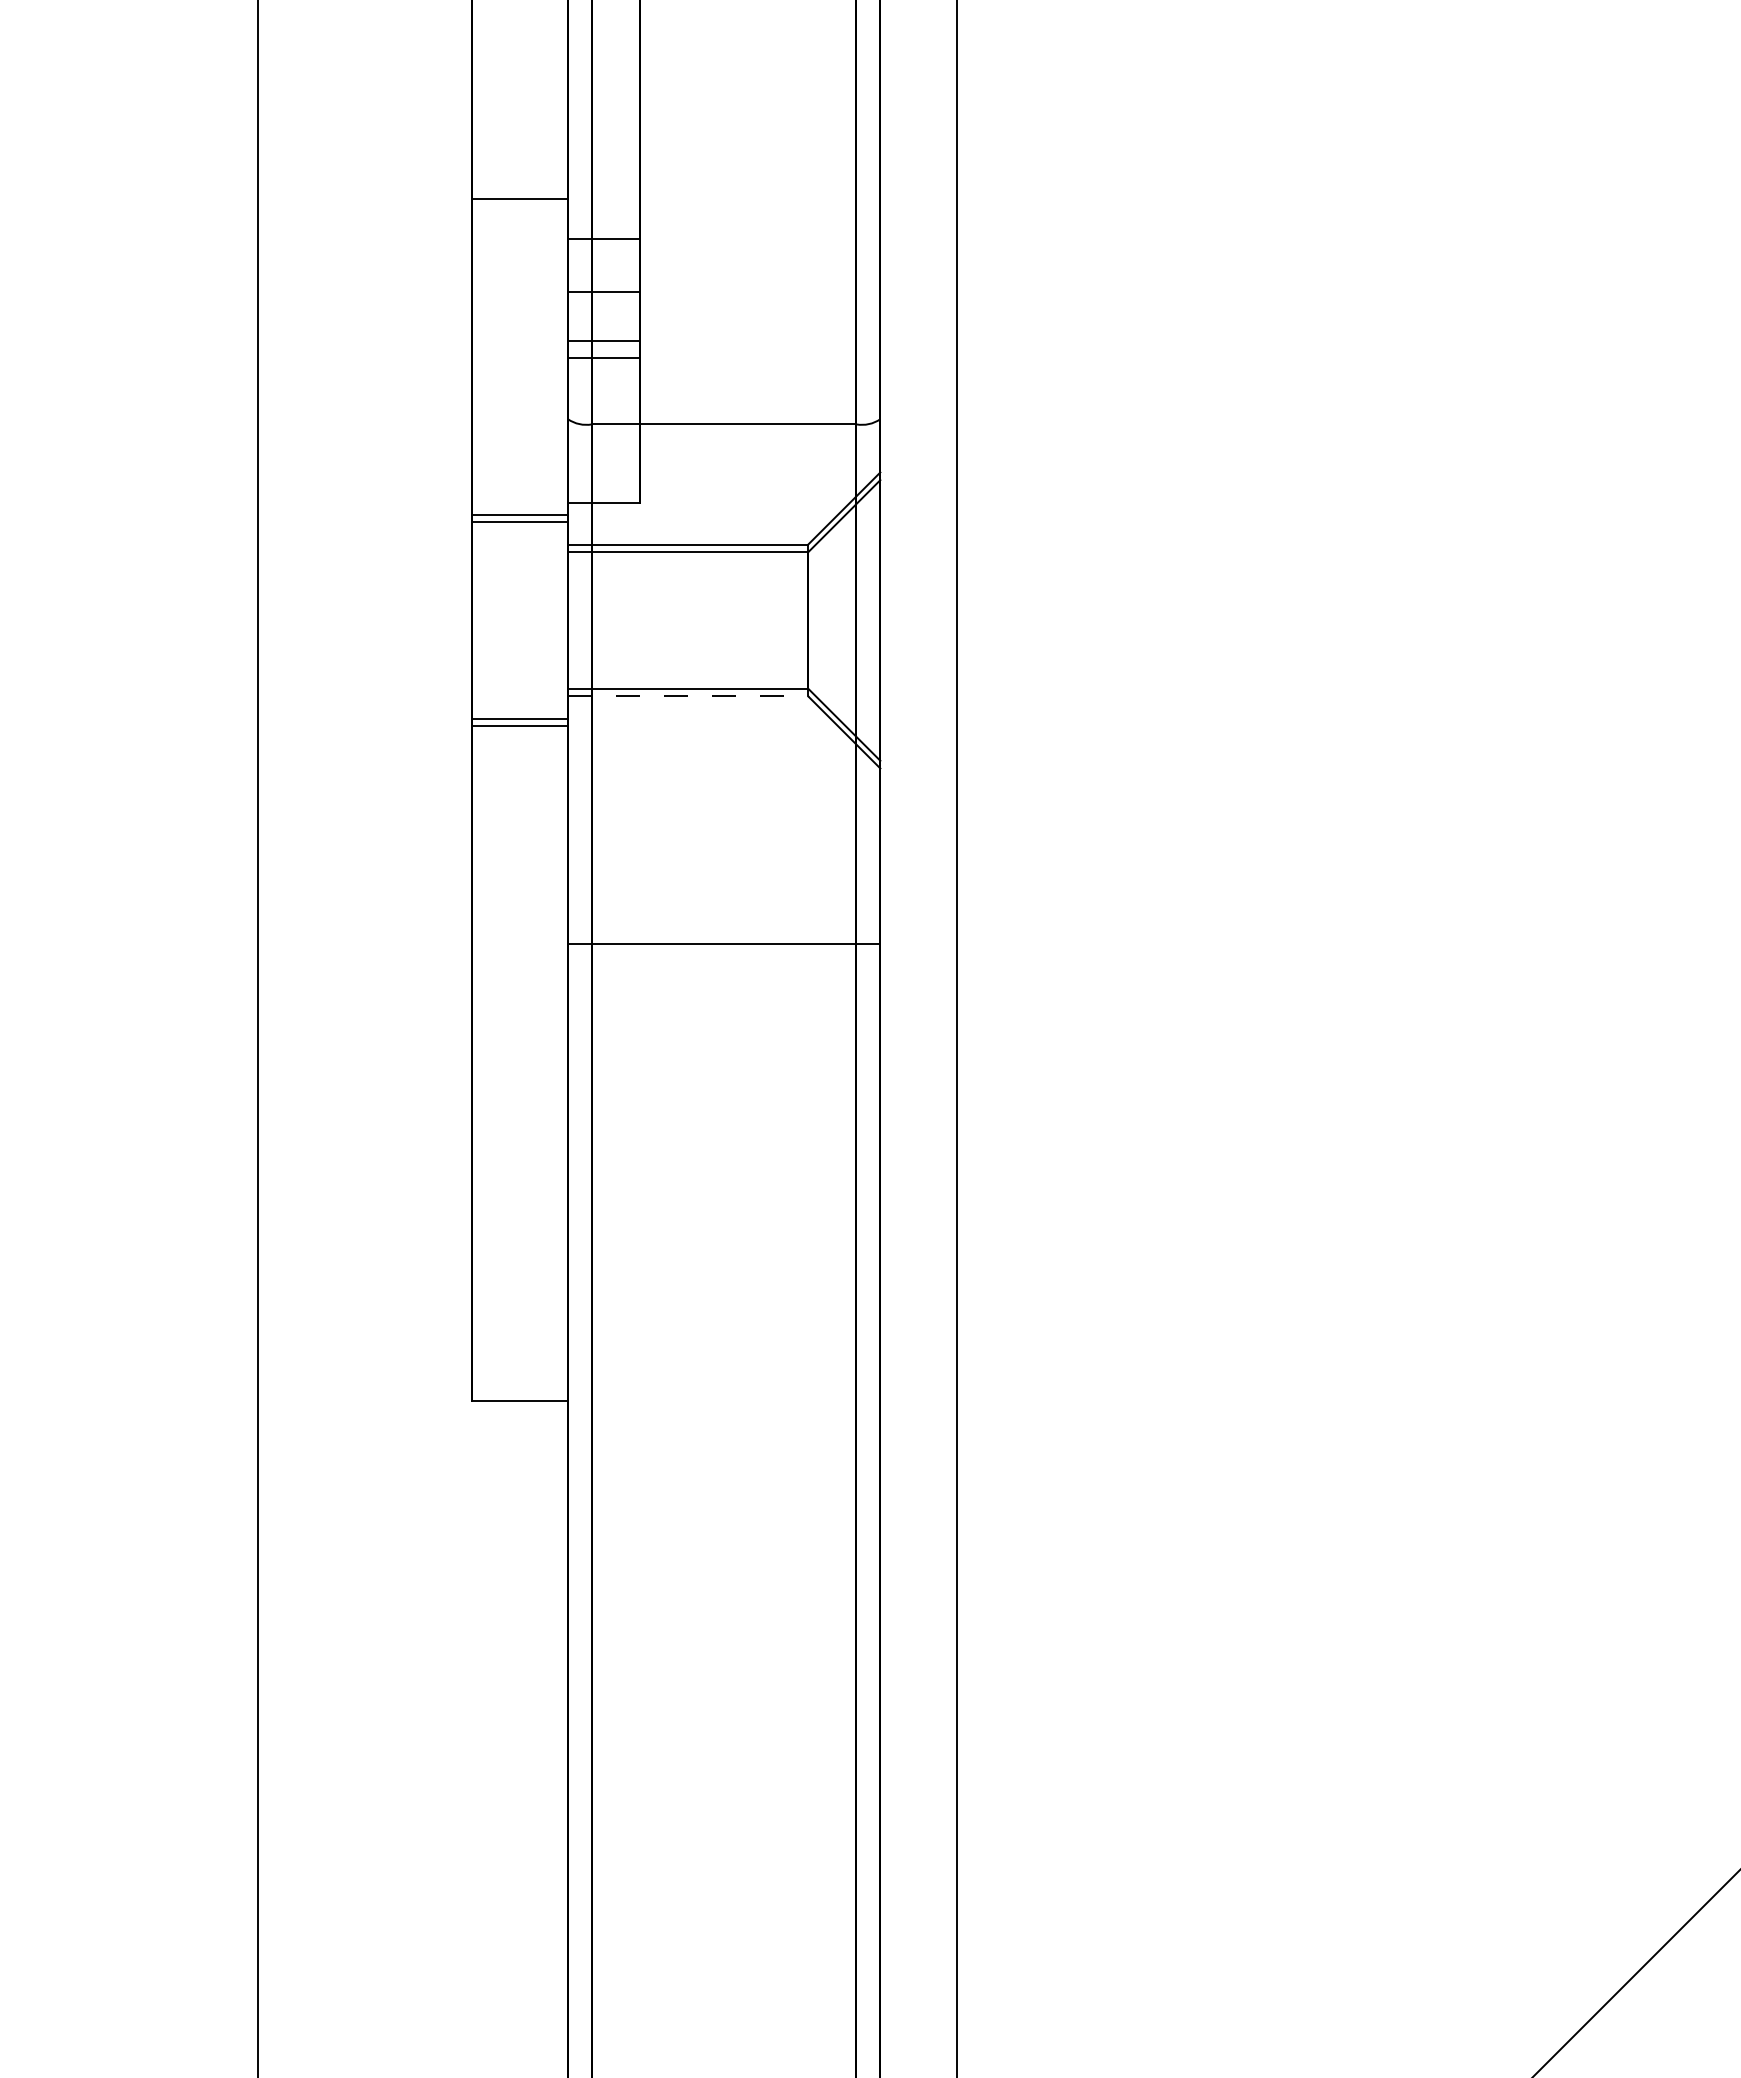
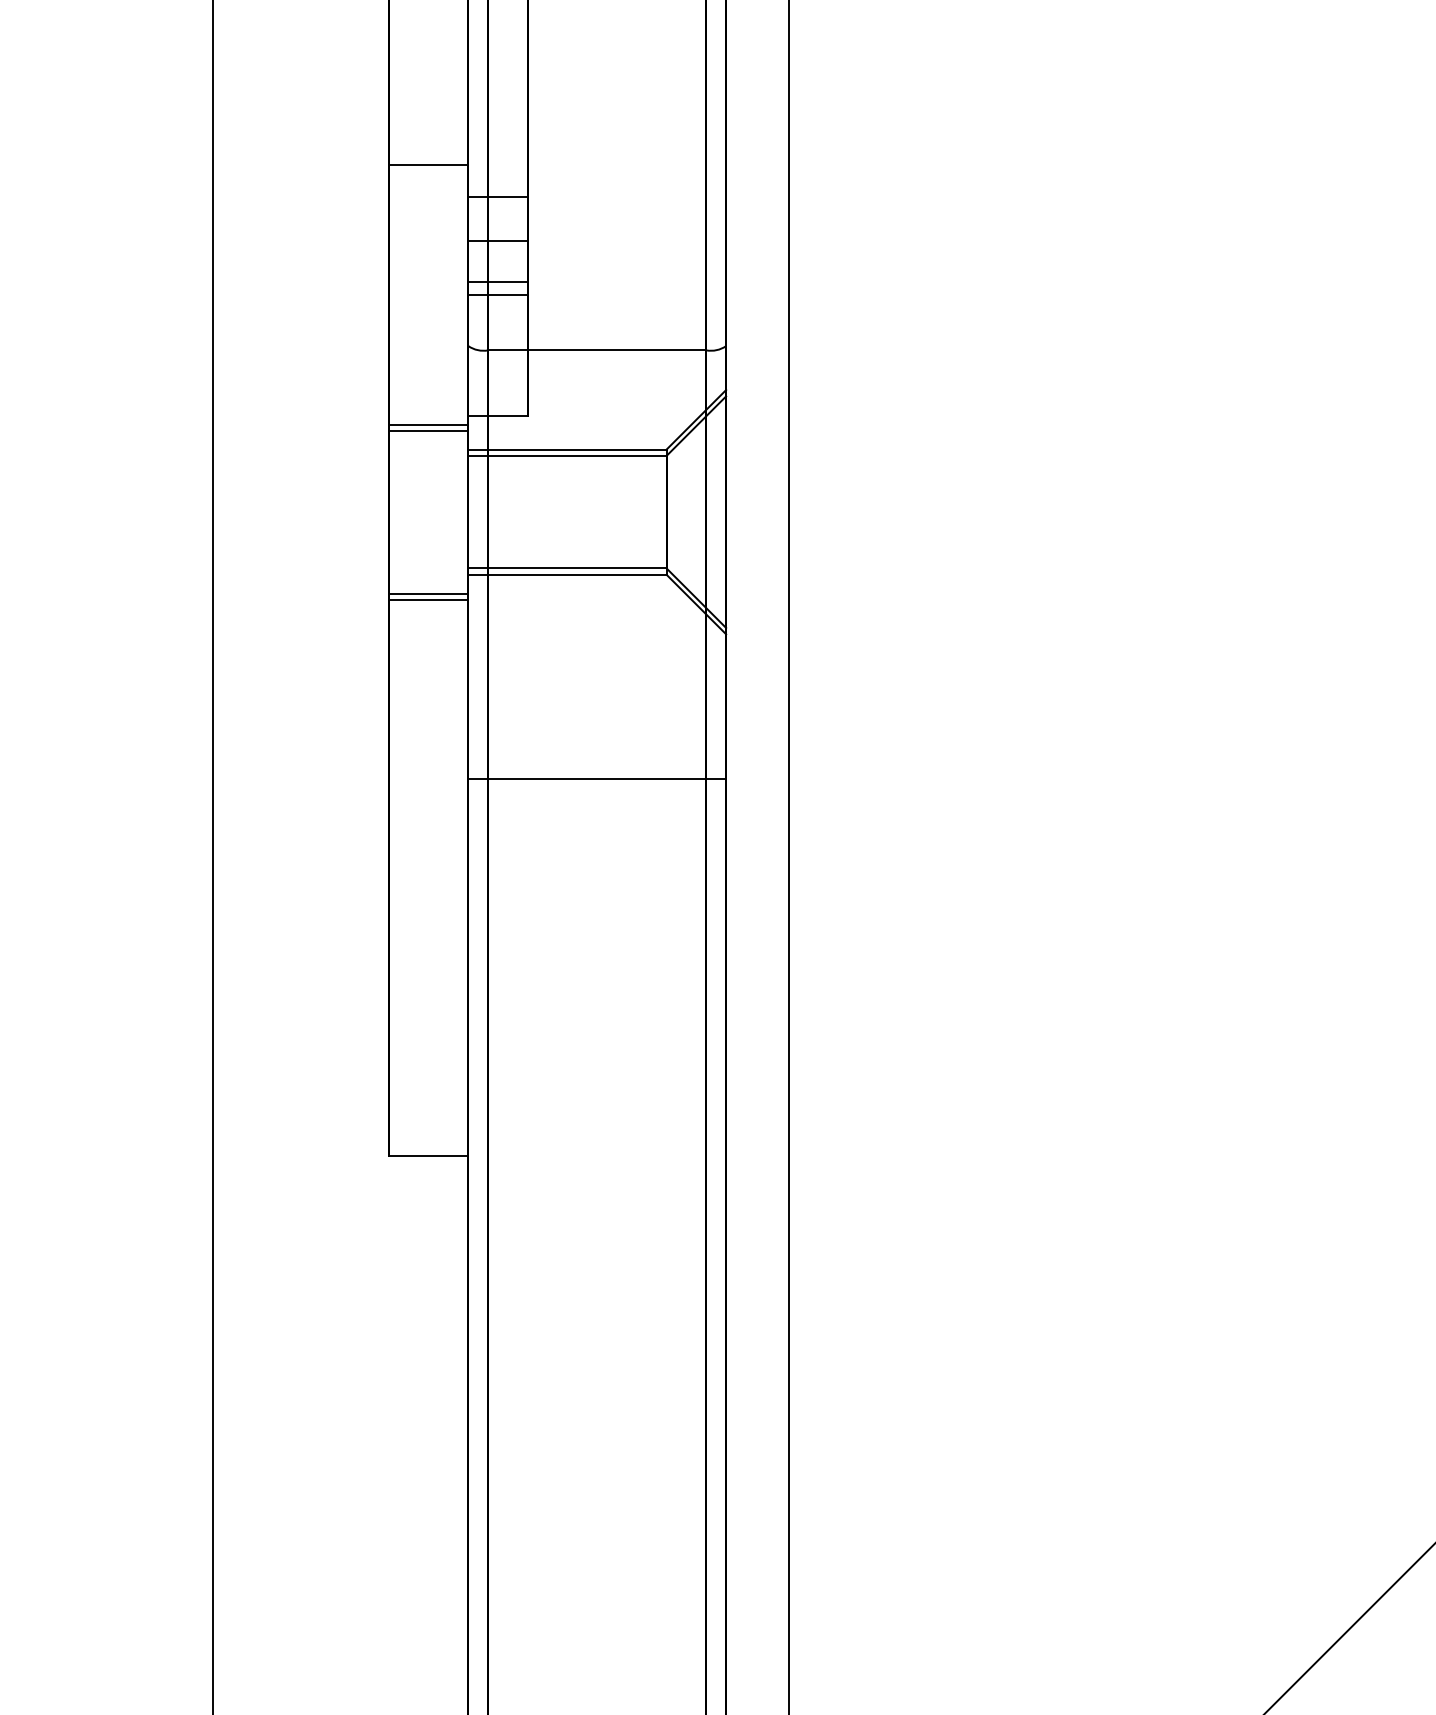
line: (688, 696) -> (567, 574), dashed -> solid

